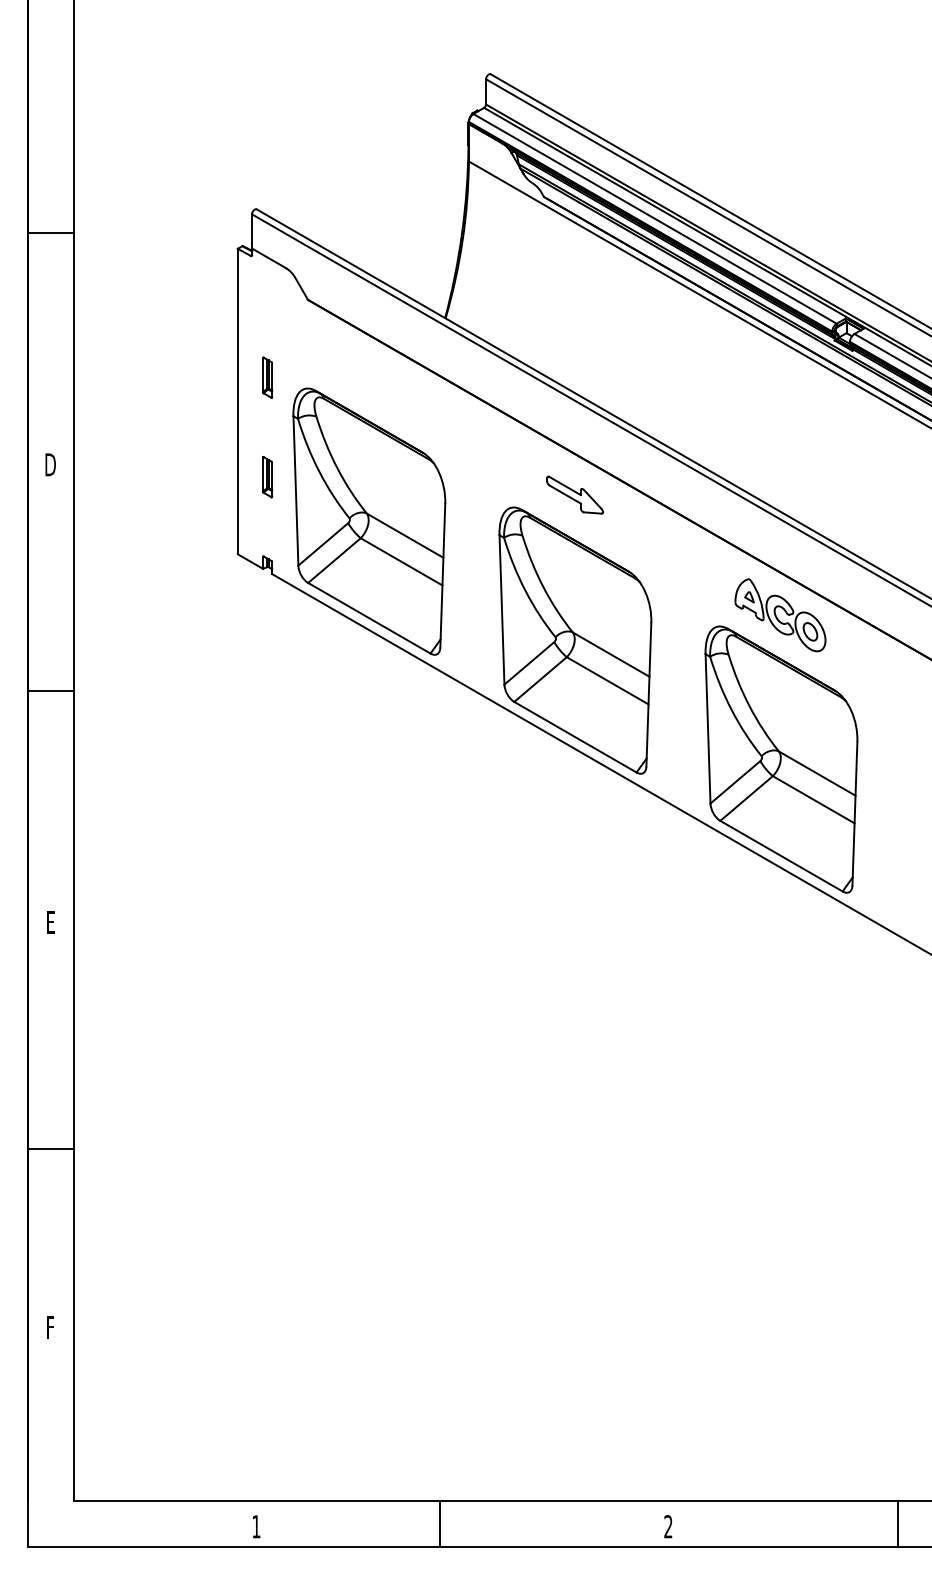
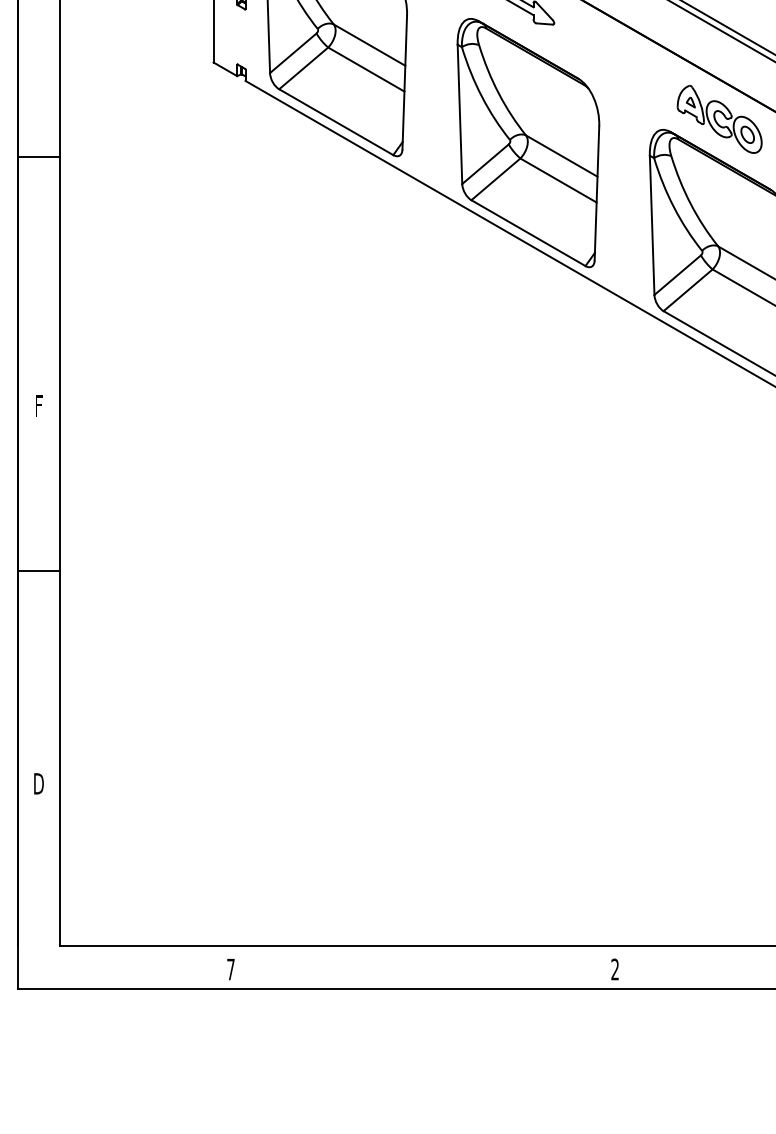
line: (50, 691) -> (38, 156), moved
text: (51, 922) -> (39, 405), E -> F
line: (50, 1148) -> (38, 571), moved
text: (50, 1327) -> (38, 783), F -> D
line: (439, 1524) -> (401, 967), removed
text: (256, 1526) -> (230, 969), 1 -> 7

